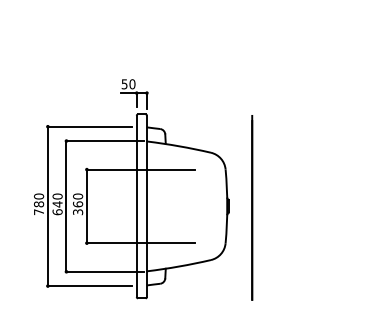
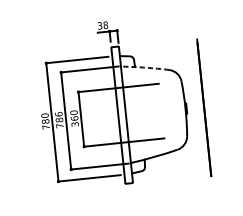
text: (128, 84) -> (102, 25), 50 -> 38
arc: (179, 146) -> (145, 67), solid -> dashed
text: (57, 204) -> (59, 120), 640 -> 786

